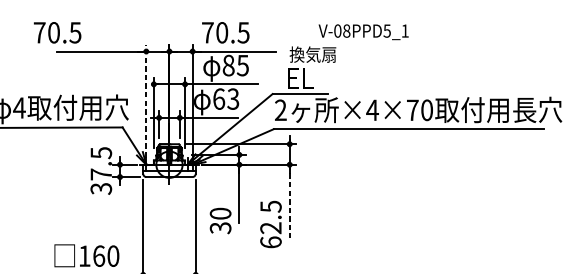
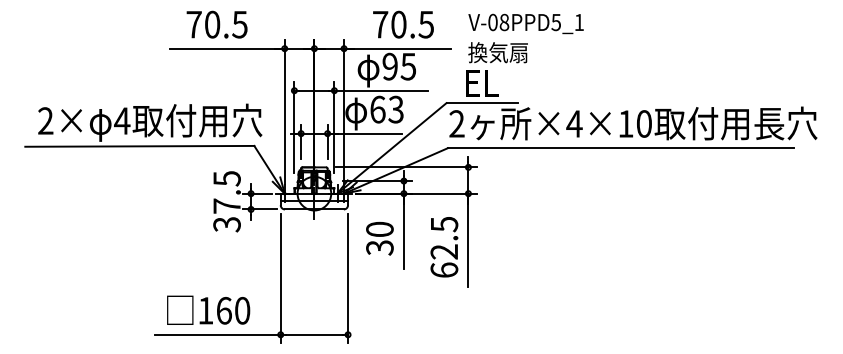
text: (363, 31) -> (525, 23), moved
text: (57, 32) -> (216, 24), moved
text: (225, 32) -> (403, 24), moved
text: (228, 65) -> (389, 66), 85 -> 95
line: (146, 100) -> (284, 111), dashed -> solid
text: (412, 109) -> (625, 123), ×4×70 -> ×4×10
line: (289, 201) -> (468, 240), dashed -> solid
text: (220, 220) -> (379, 238), moved
text: (271, 224) -> (444, 247), moved

